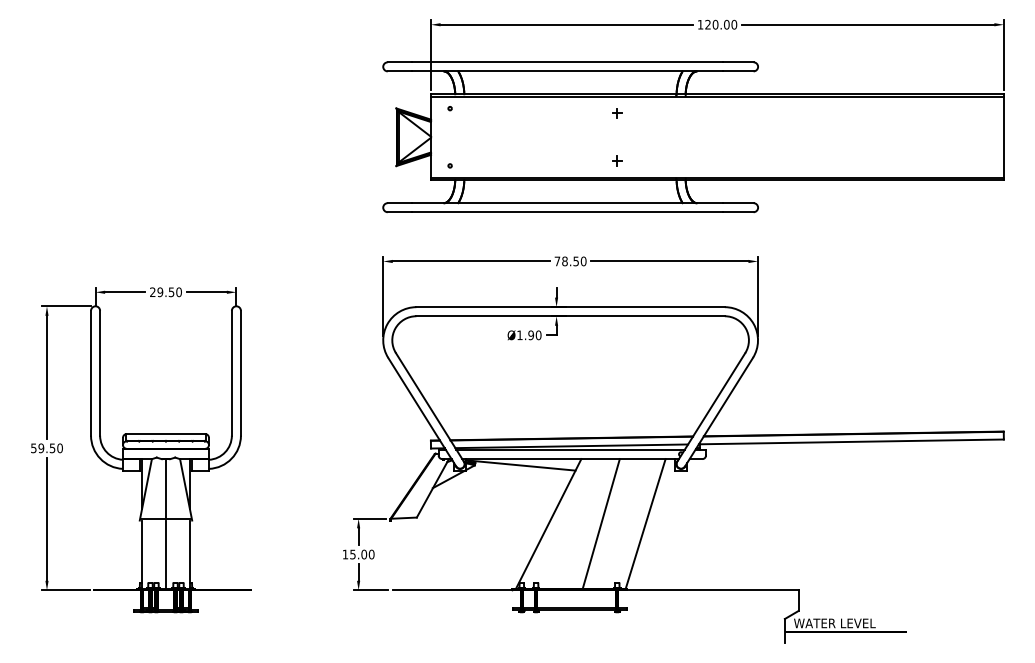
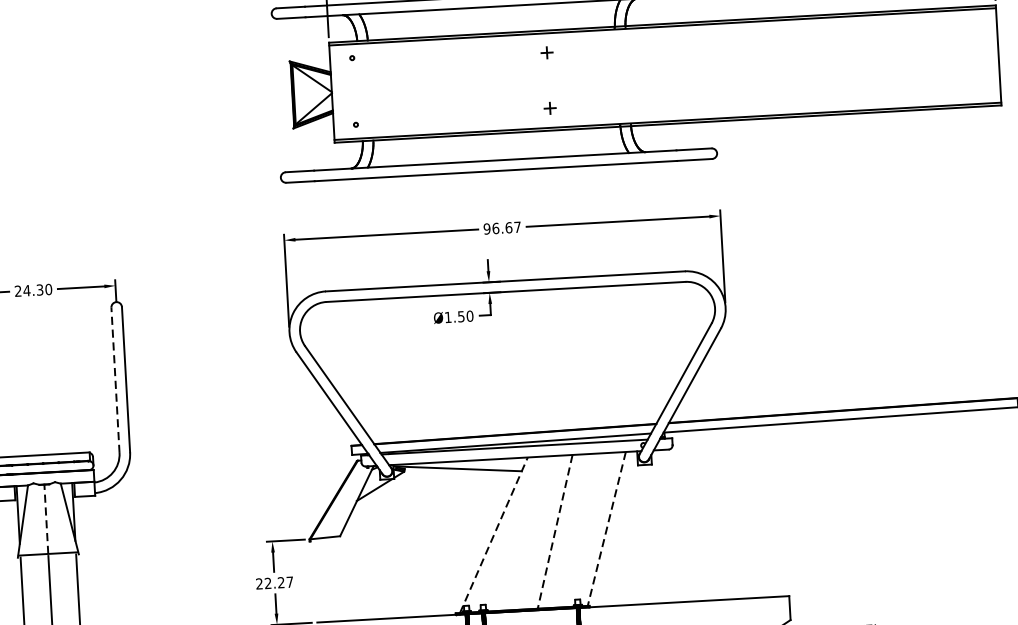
text: (570, 261) -> (502, 228), 78.50 -> 96.67
text: (165, 292) -> (32, 290), 29.50 -> 24.30
text: (531, 334) -> (461, 315), Ø1.90 -> Ø1.50
line: (231, 372) -> (114, 379), solid -> dashed
line: (166, 488) -> (46, 518), solid -> dashed
line: (548, 524) -> (493, 535), solid -> dashed
line: (601, 524) -> (555, 532), solid -> dashed
line: (645, 524) -> (606, 529), solid -> dashed
text: (358, 554) -> (274, 583), 15.00 -> 22.27

